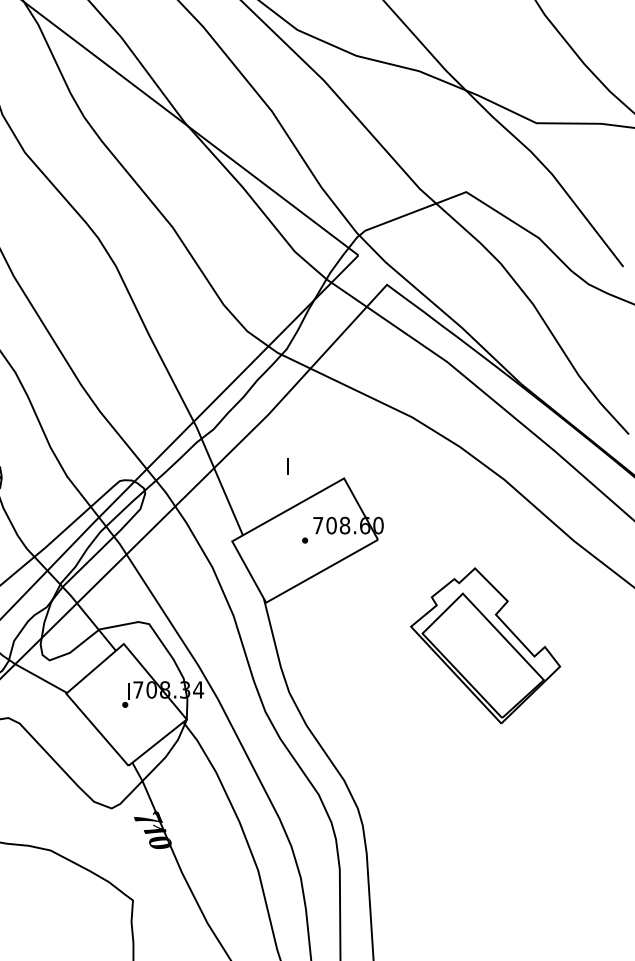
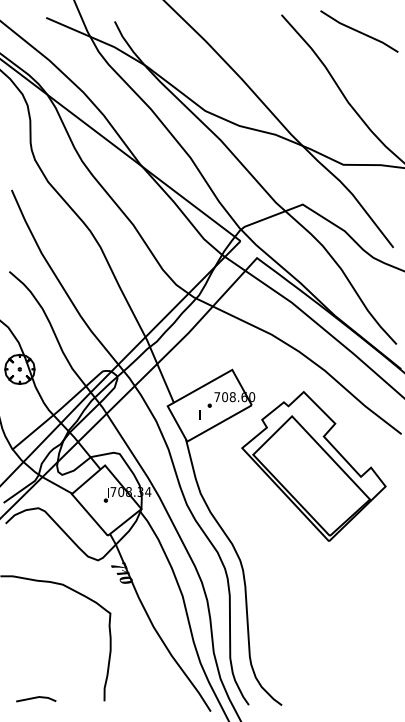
text: (287, 465) -> (199, 414), moved
part: (484, 645) -> (313, 466), size x1.67

